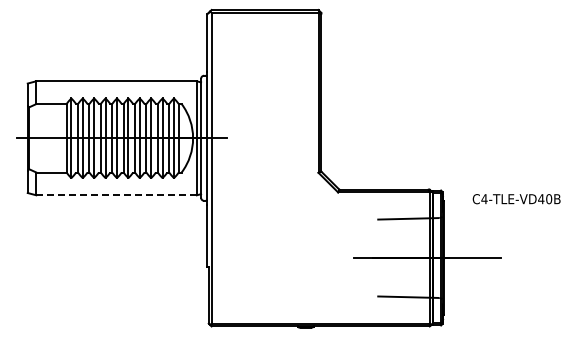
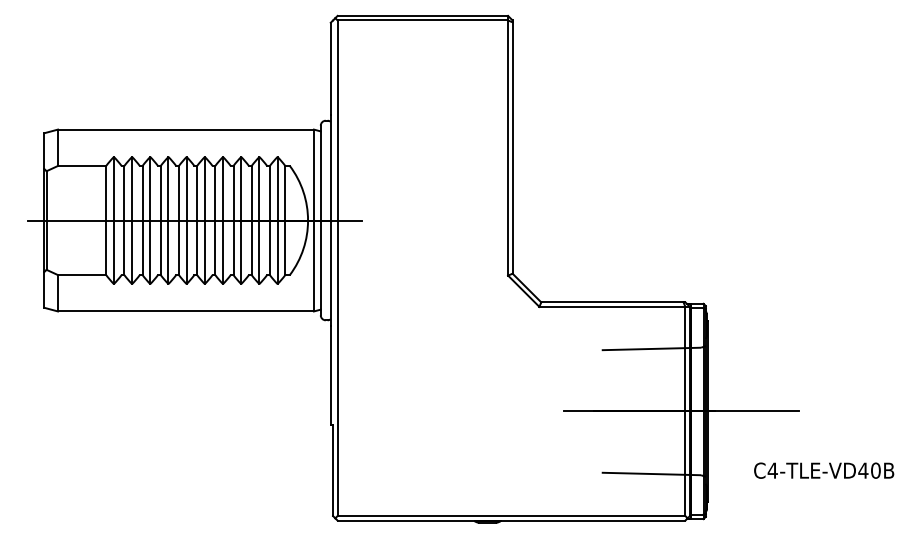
line: (116, 195) -> (185, 311), dashed -> solid
text: (516, 199) -> (823, 471), moved

